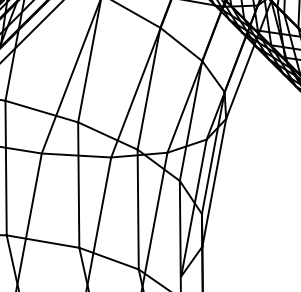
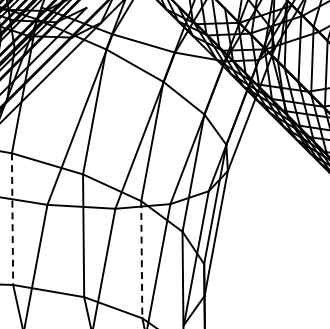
line: (6, 168) -> (12, 219), solid -> dashed
line: (137, 209) -> (141, 259), solid -> dashed

